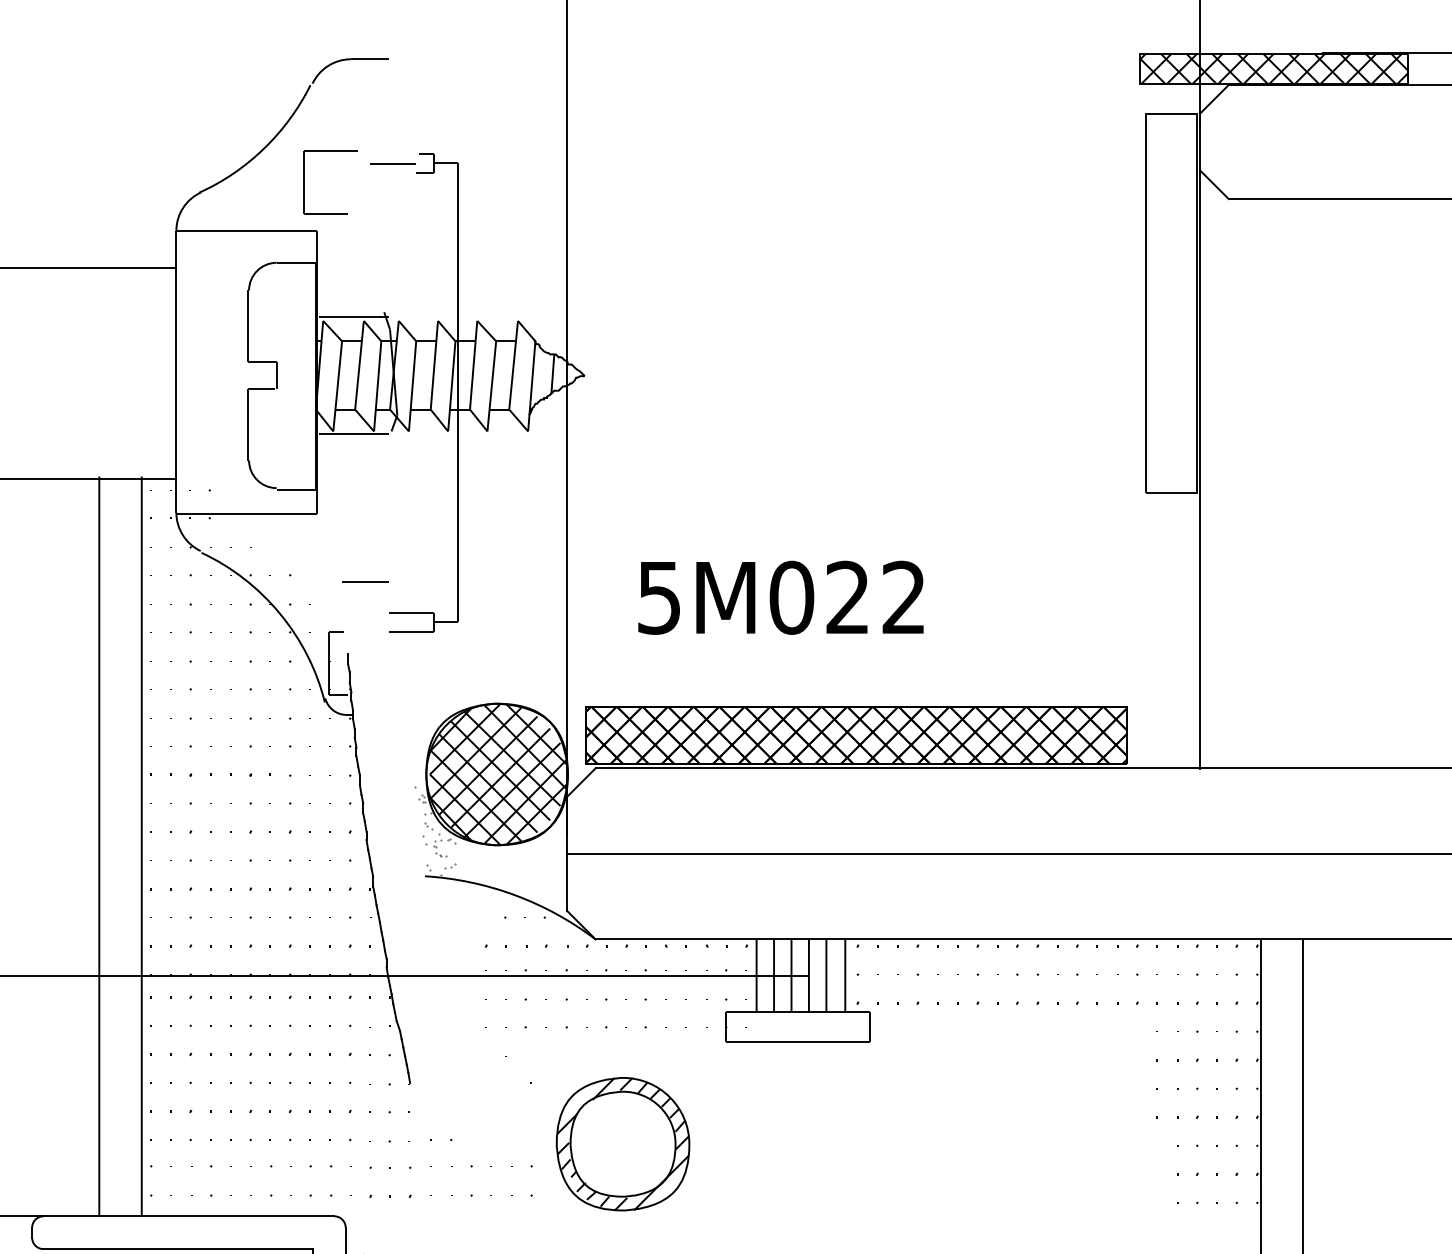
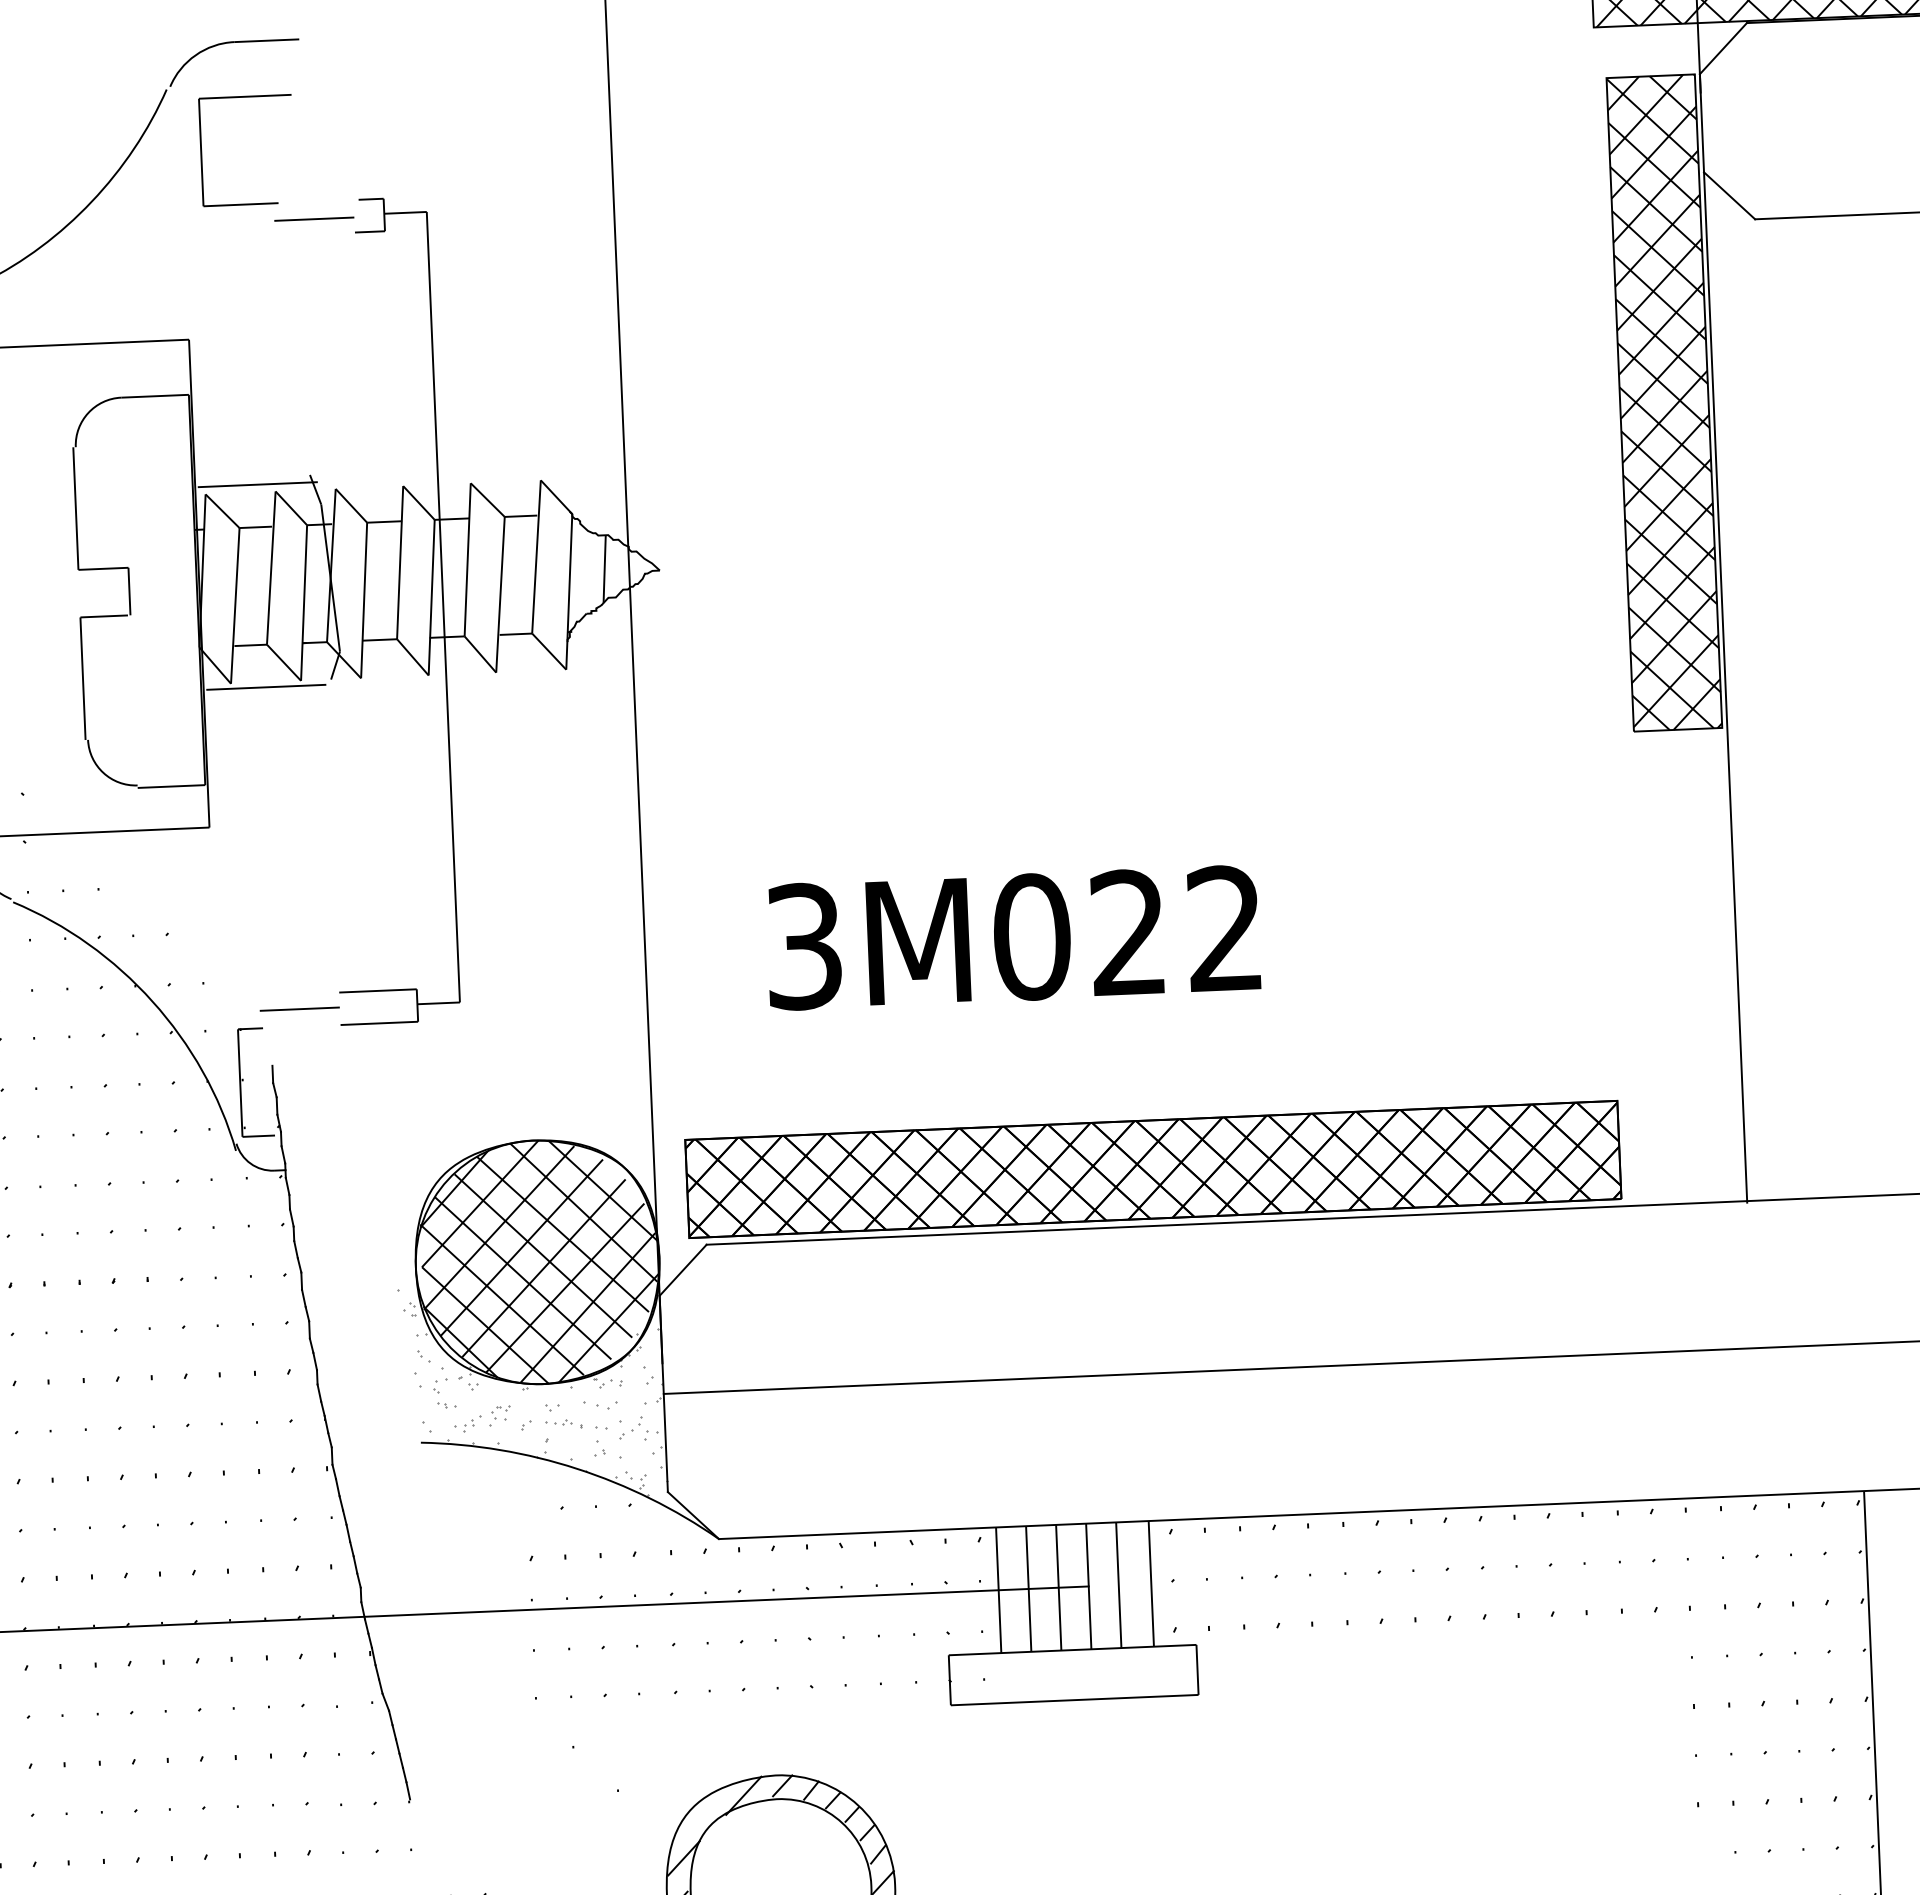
part: (304, 182) -> (202, 152), moved
hatch: (1171, 303) -> (1664, 403), added
line: (365, 581) -> (300, 1008), moved
text: (659, 597) -> (804, 946), 5M022 -> 3M022
hatch: (508, 863) -> (563, 1414), added

